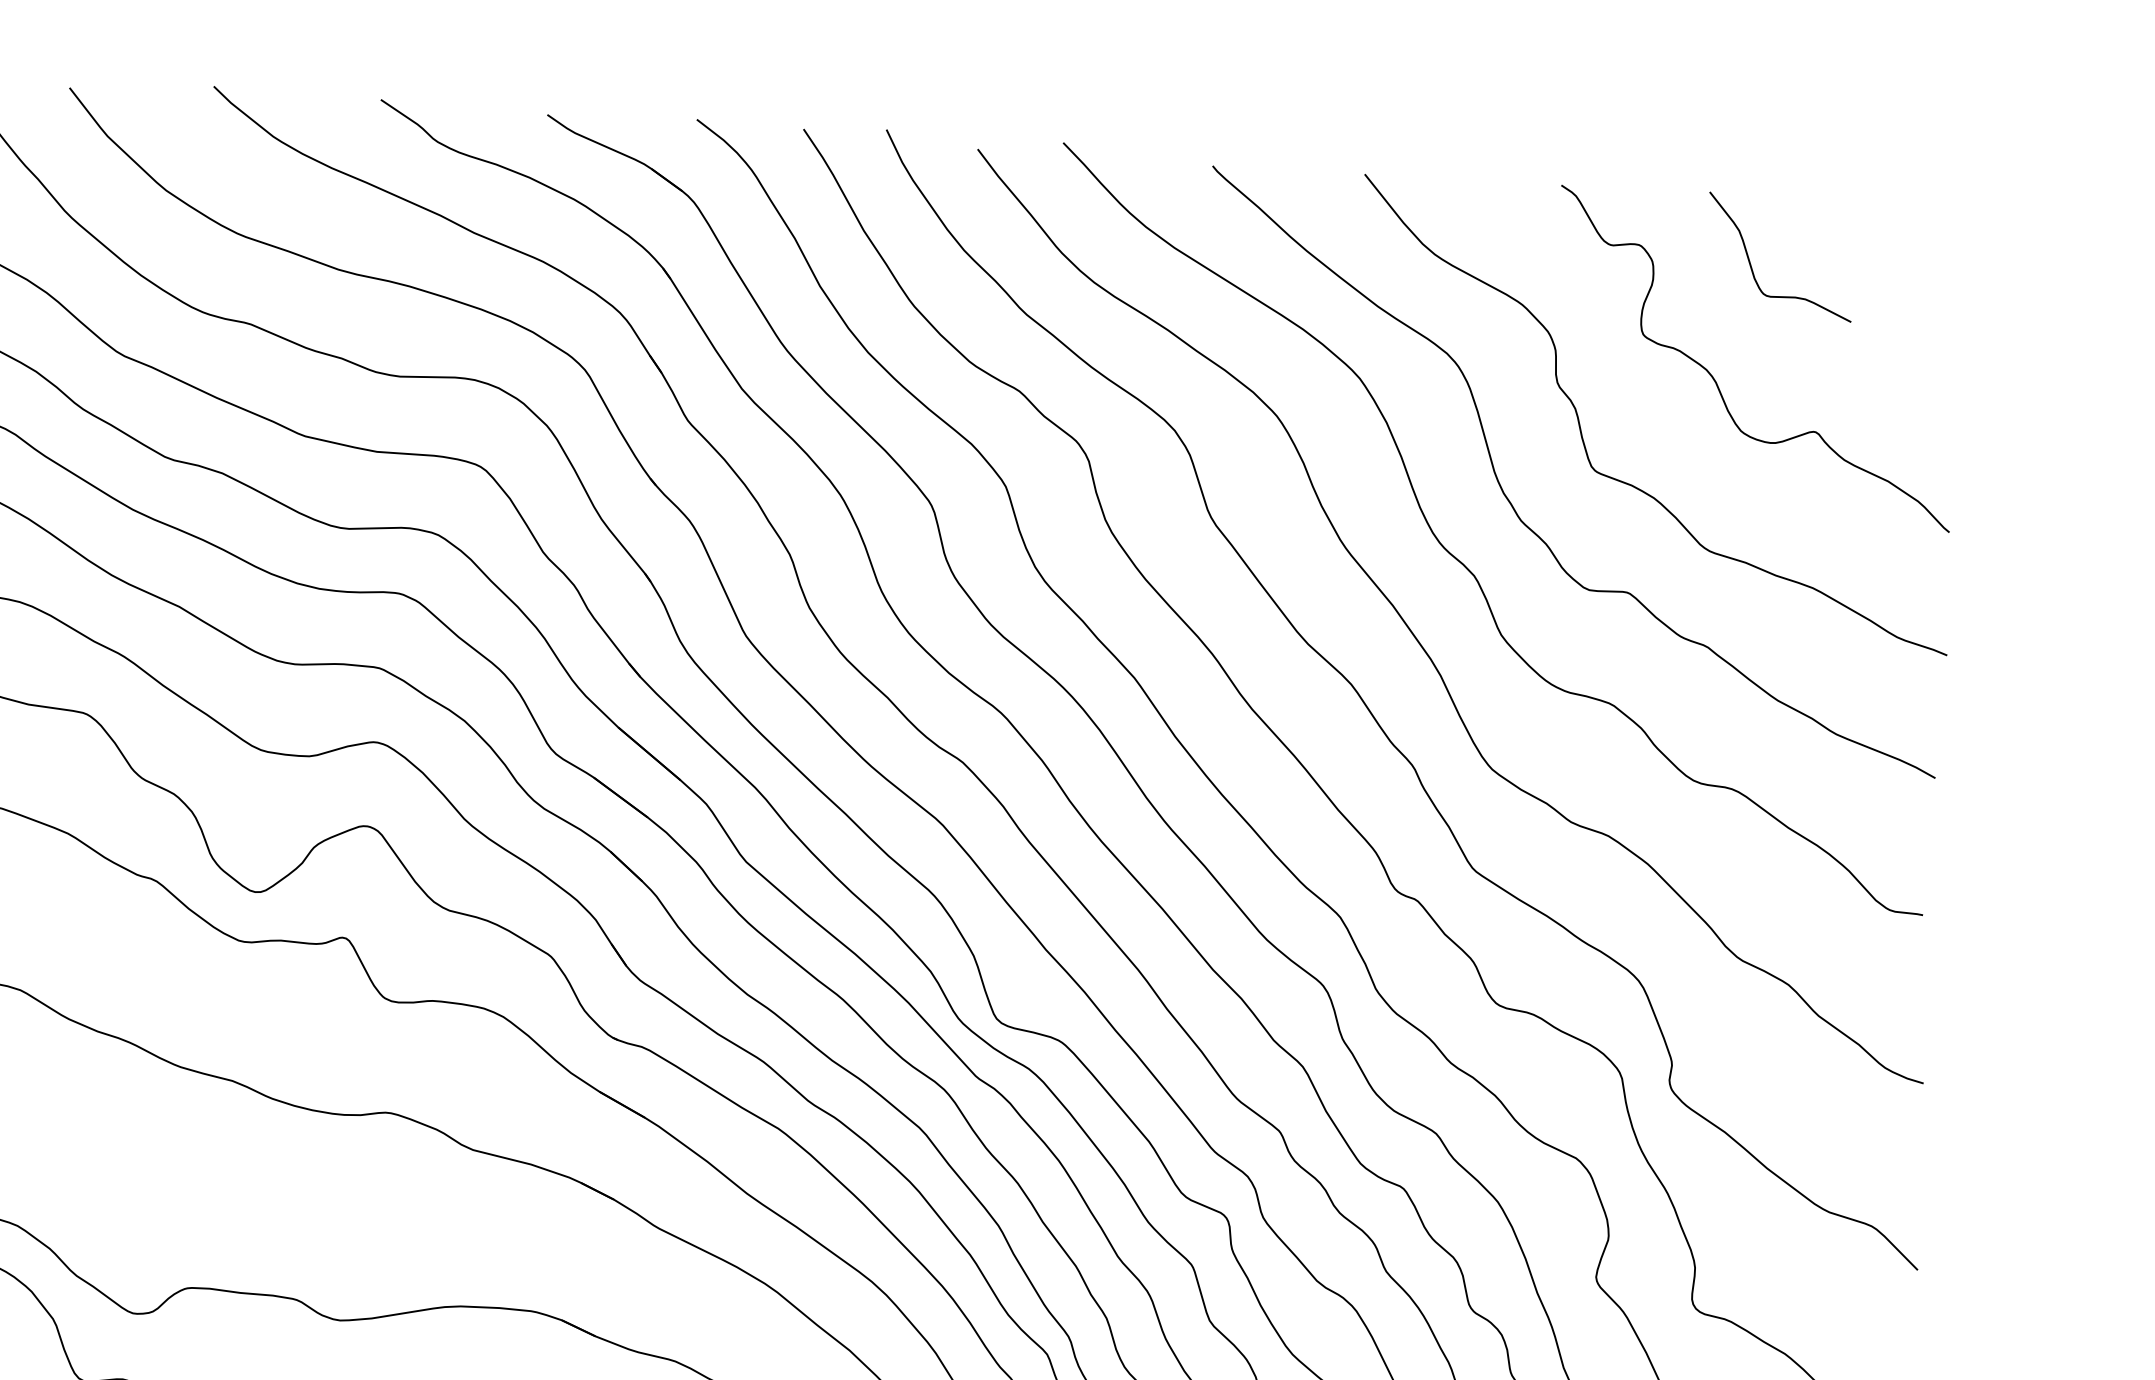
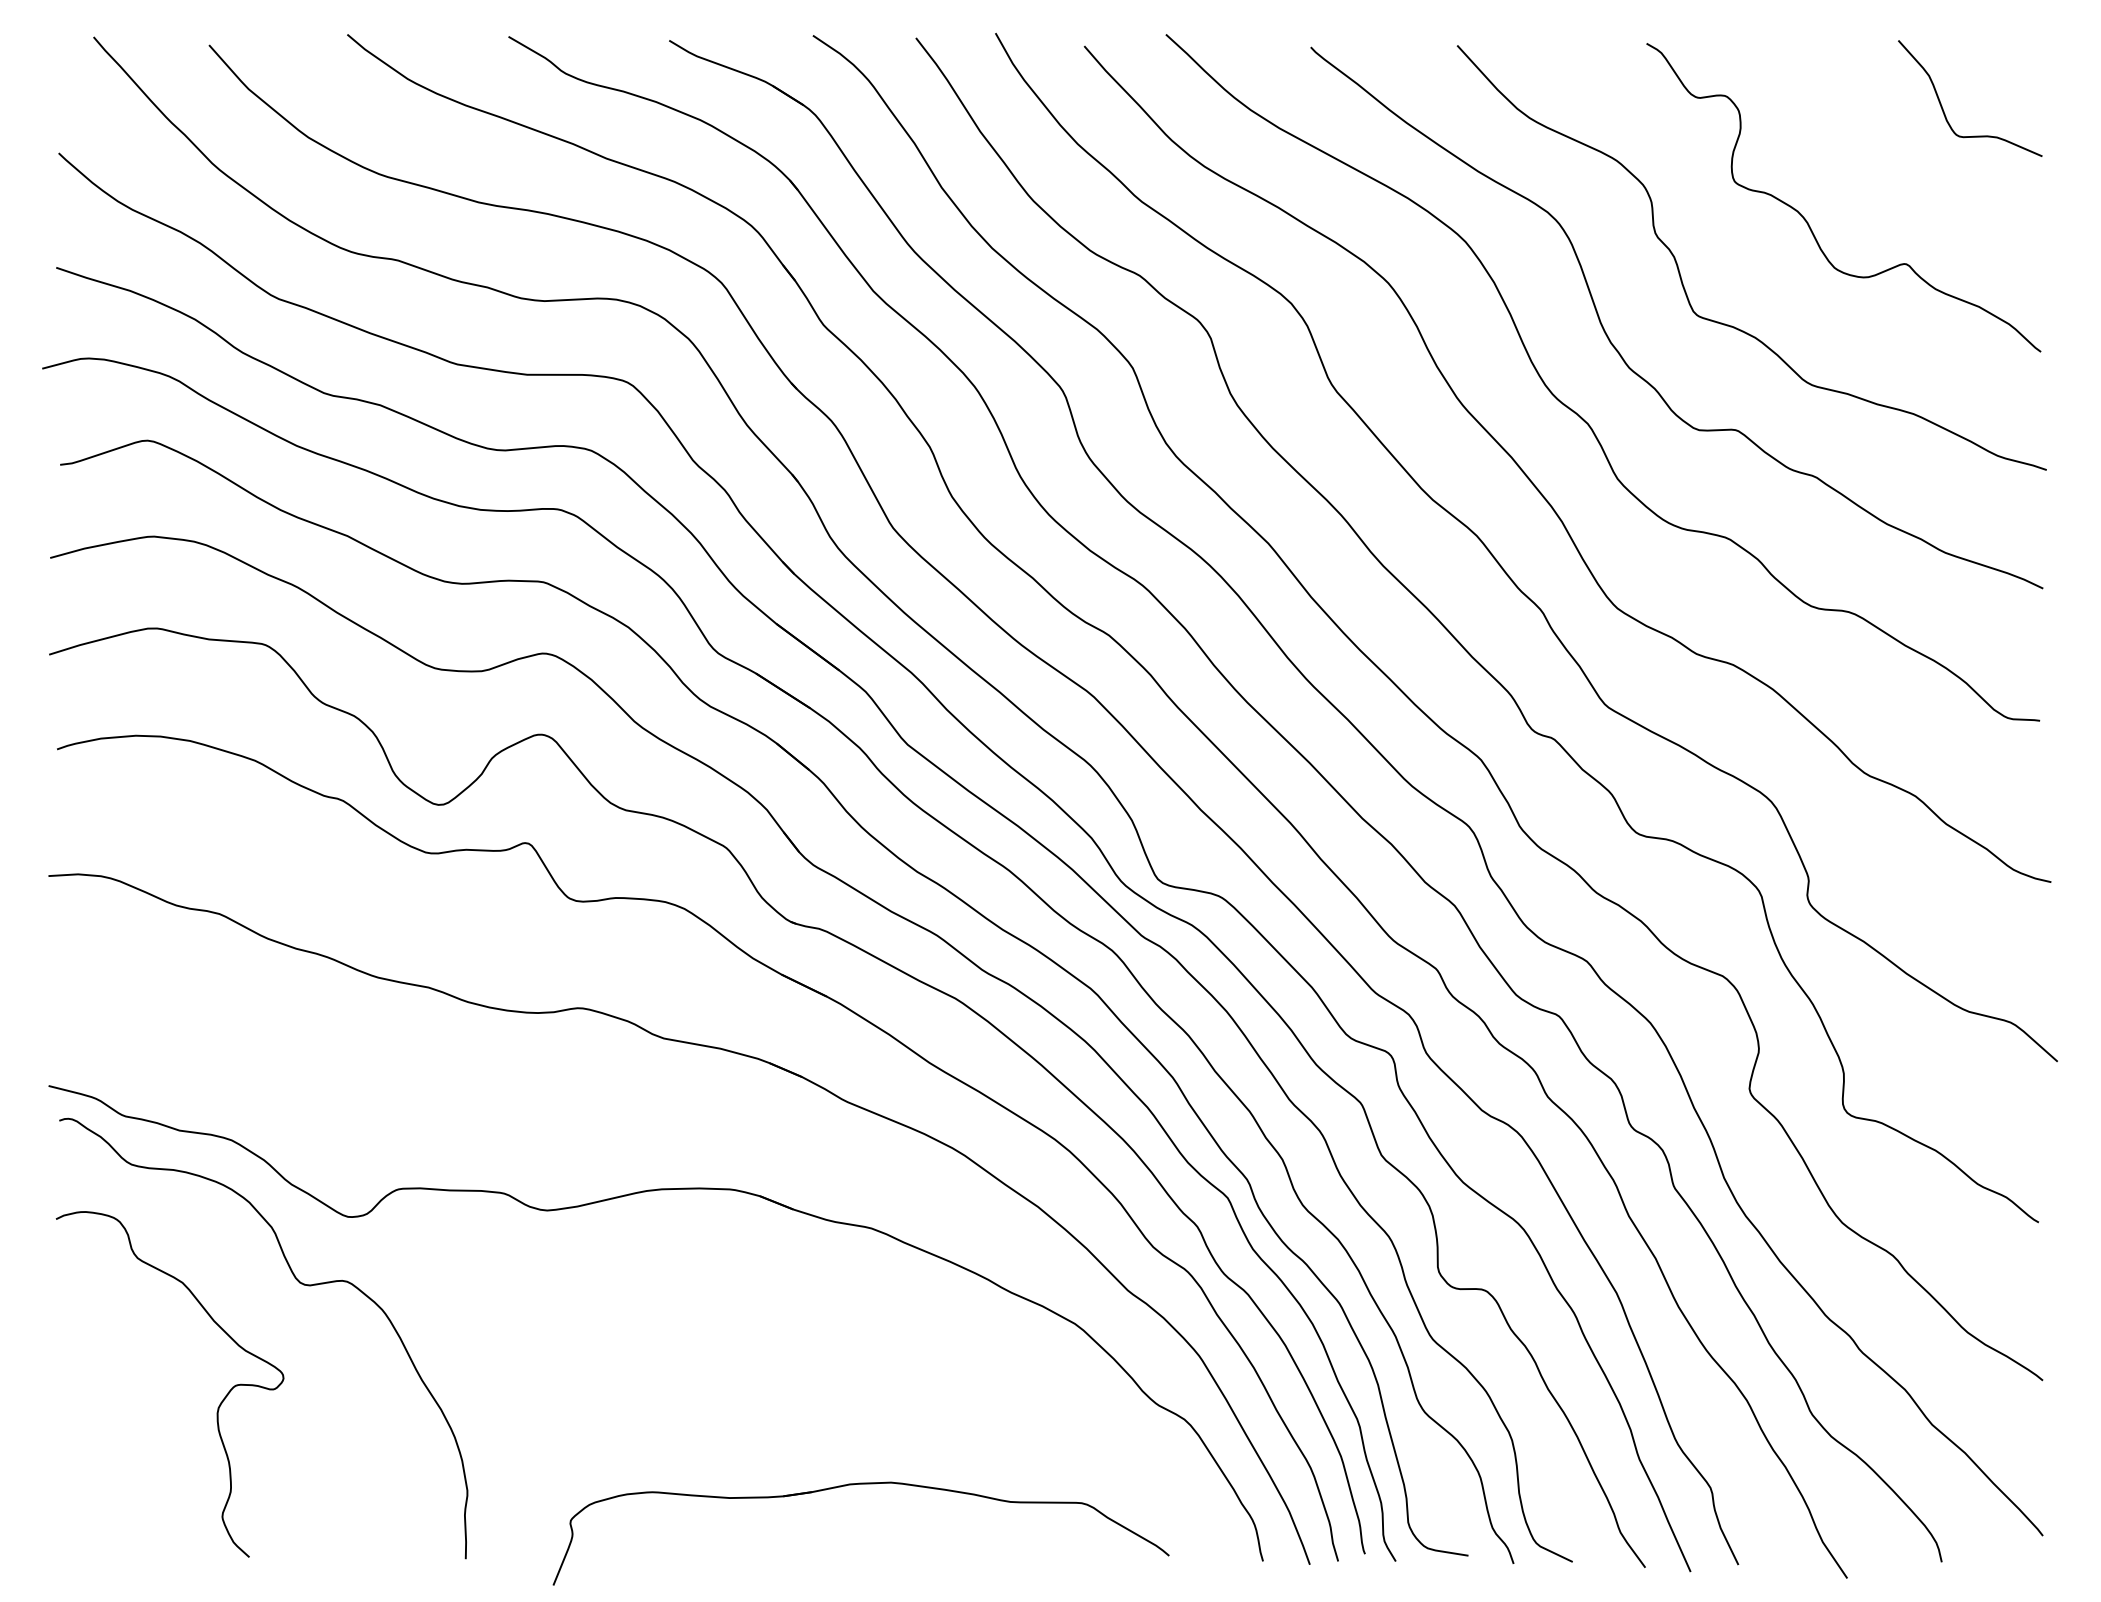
curve: (1751, 265) -> (1943, 108), moved

